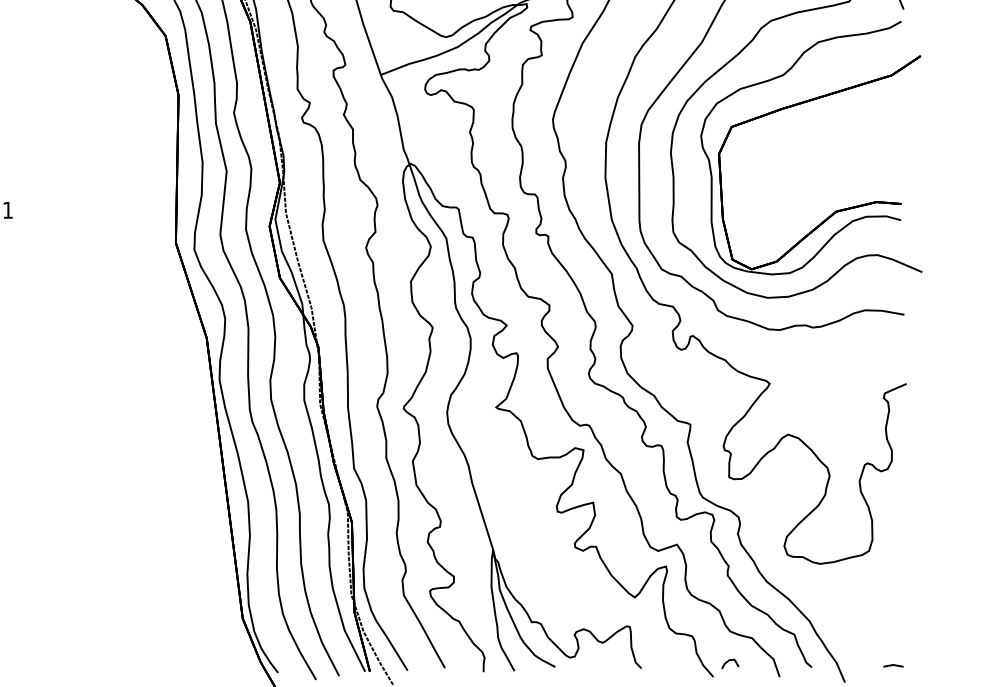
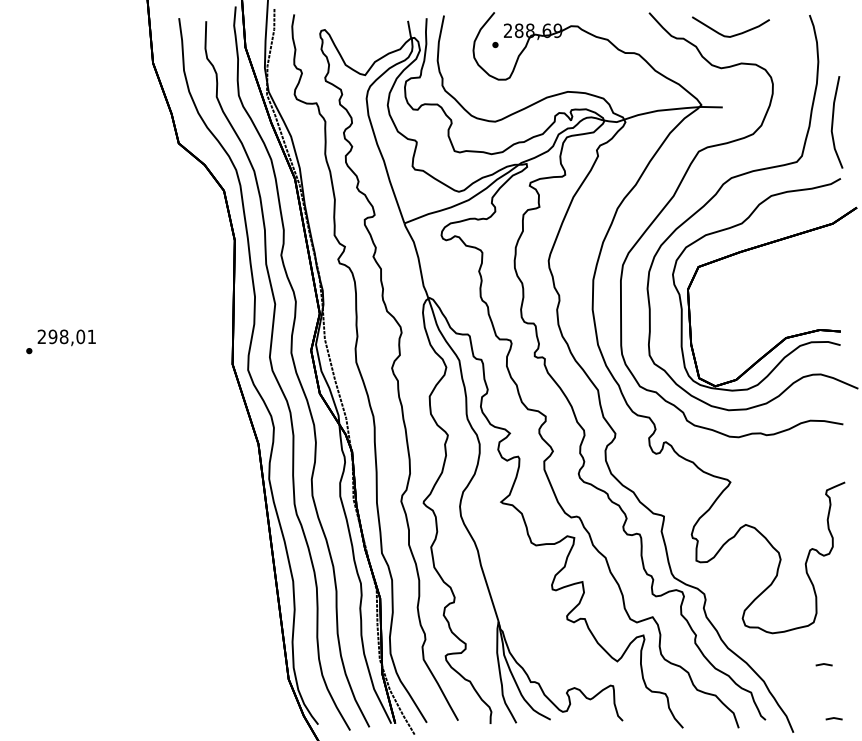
line: (880, 601) -> (823, 664), added
line: (729, 661) -> (696, 715), removed

